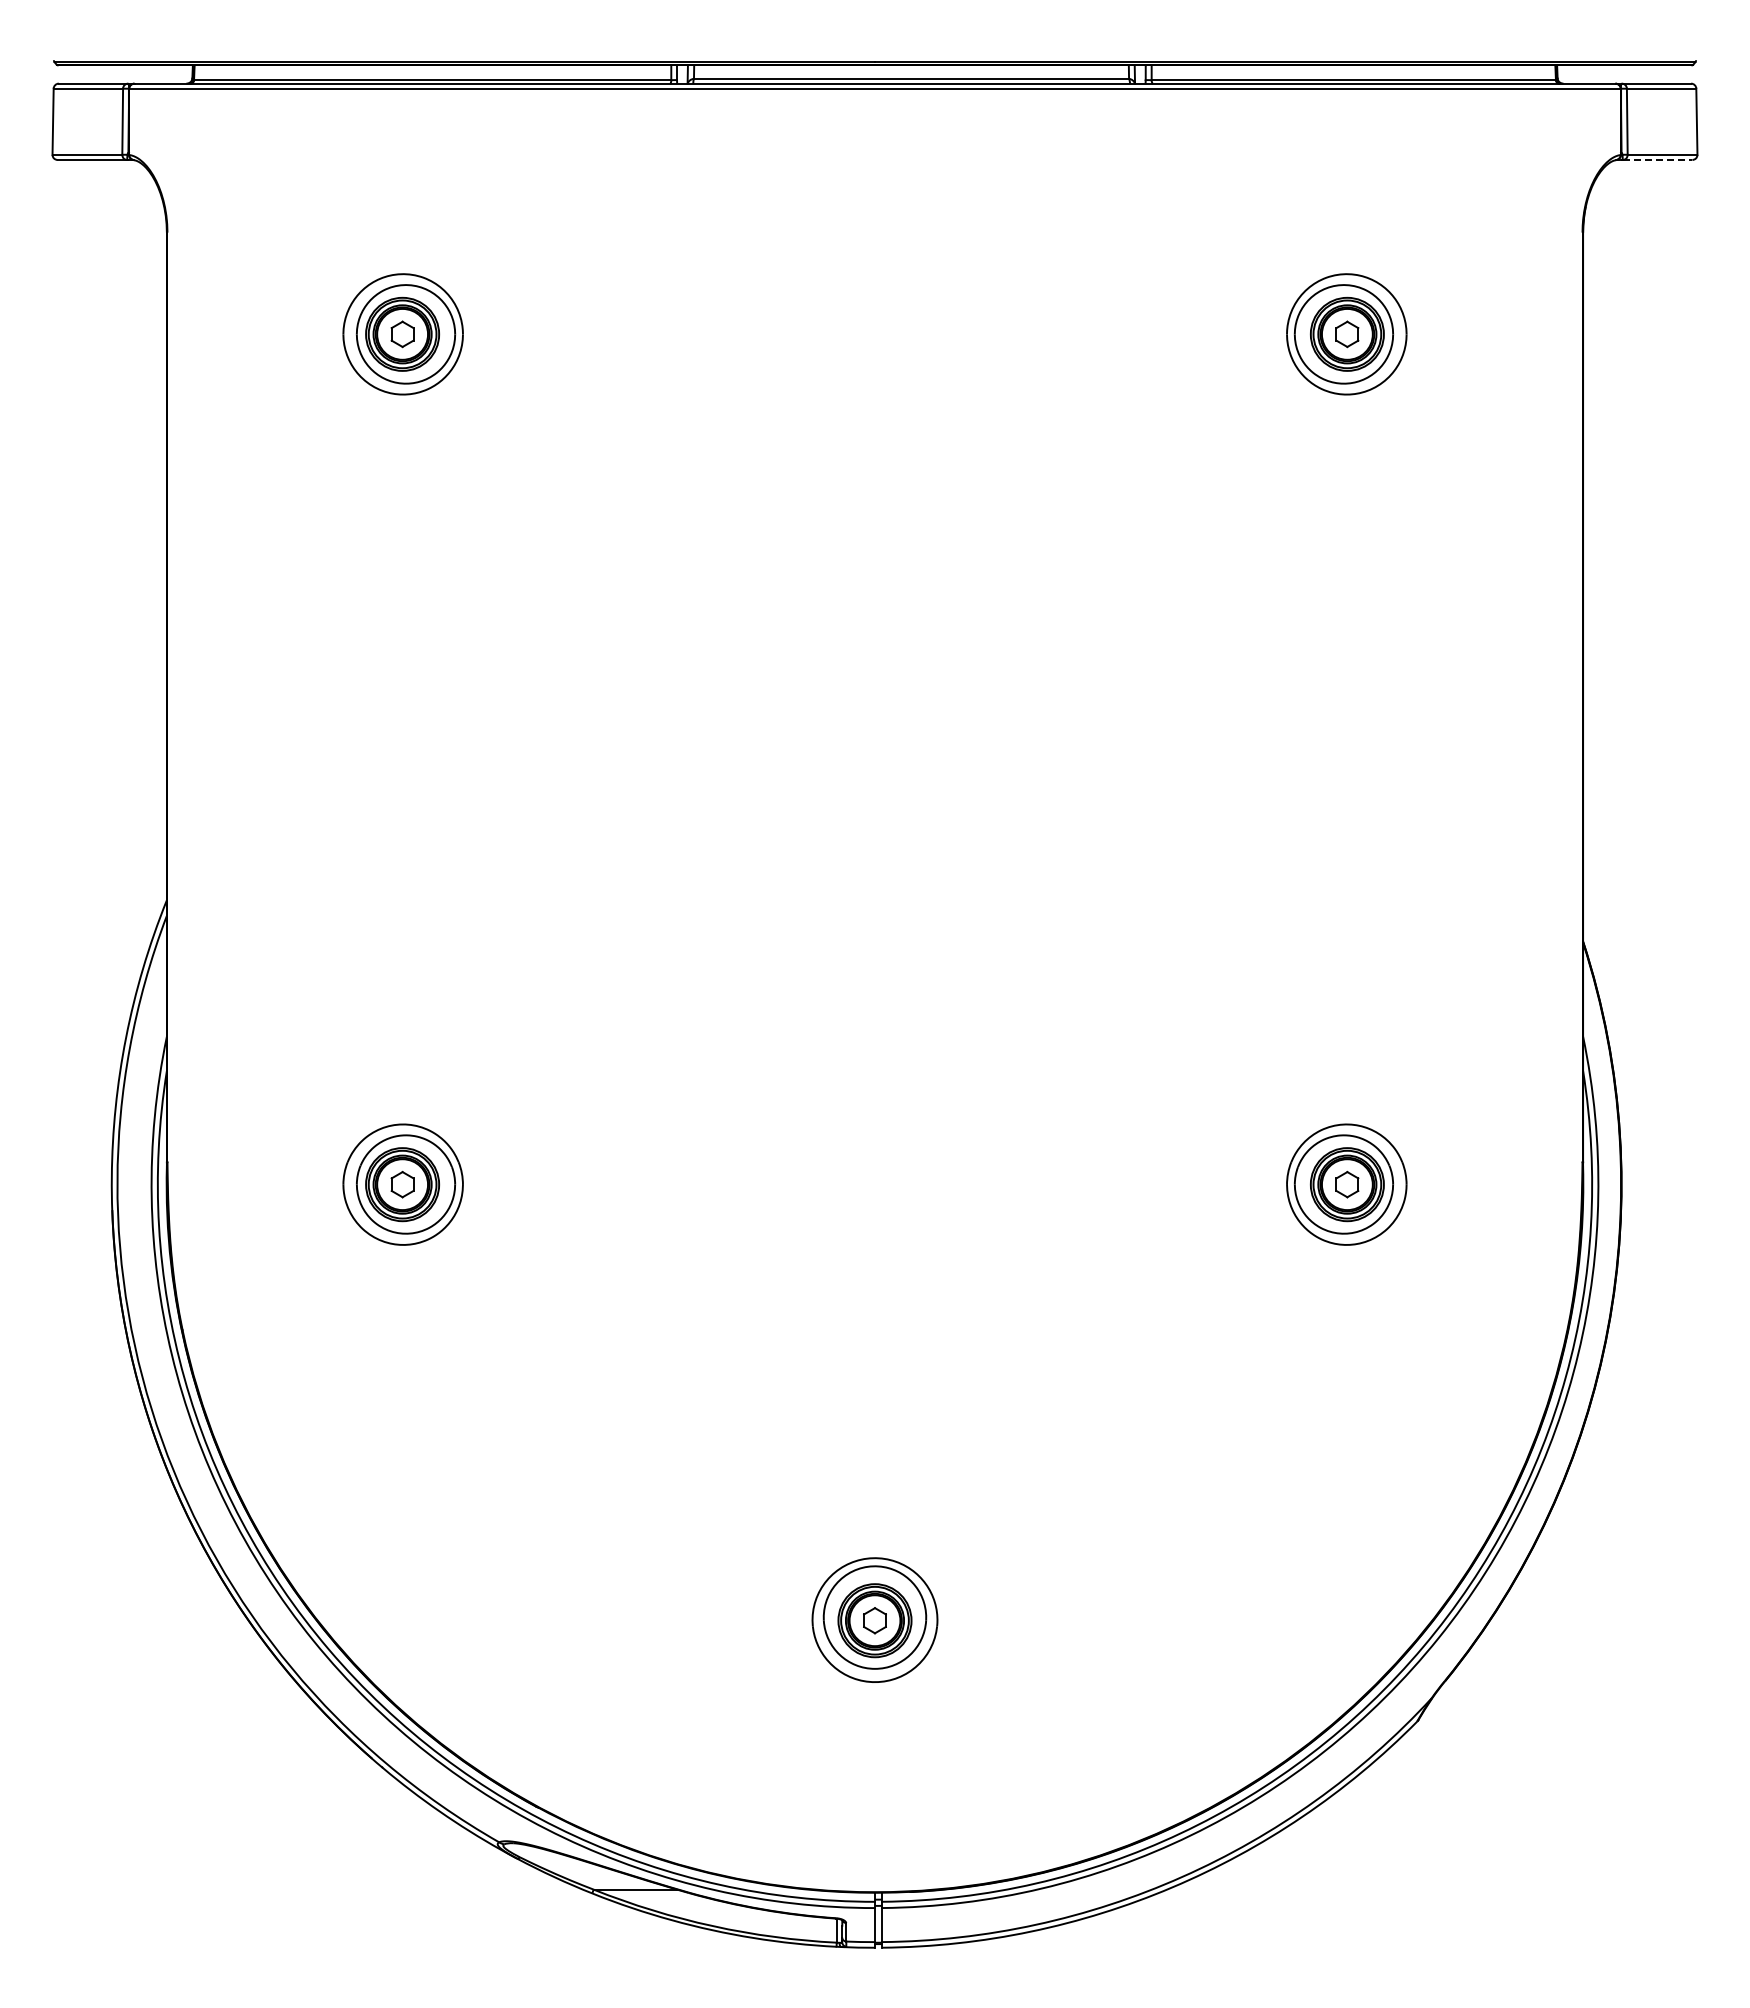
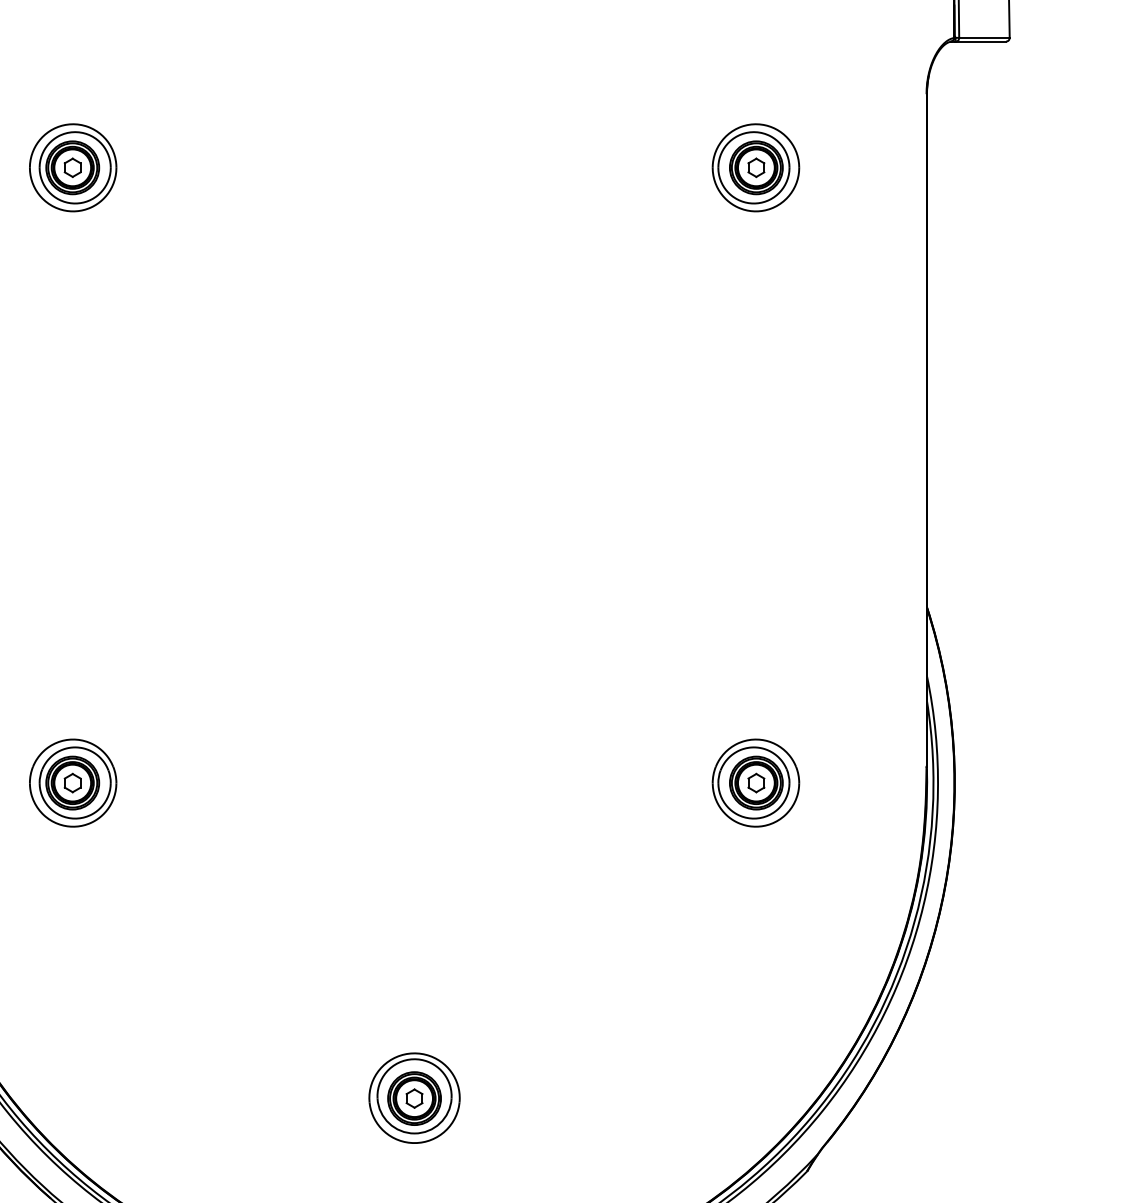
line: (1657, 159) -> (980, 41), dashed -> solid

